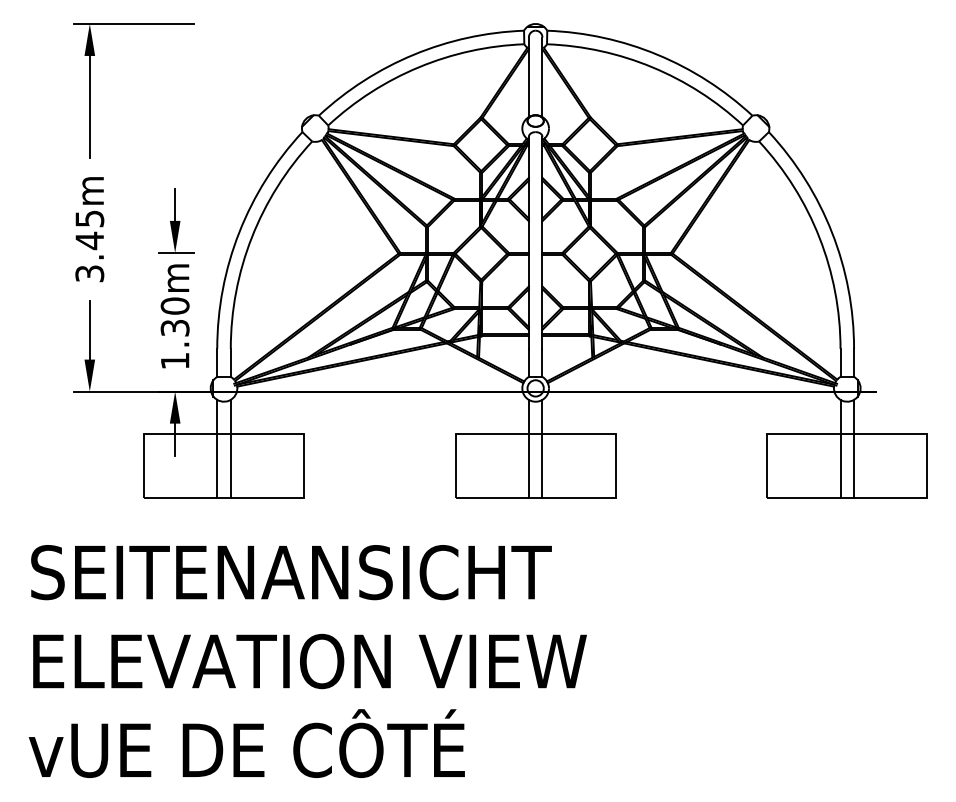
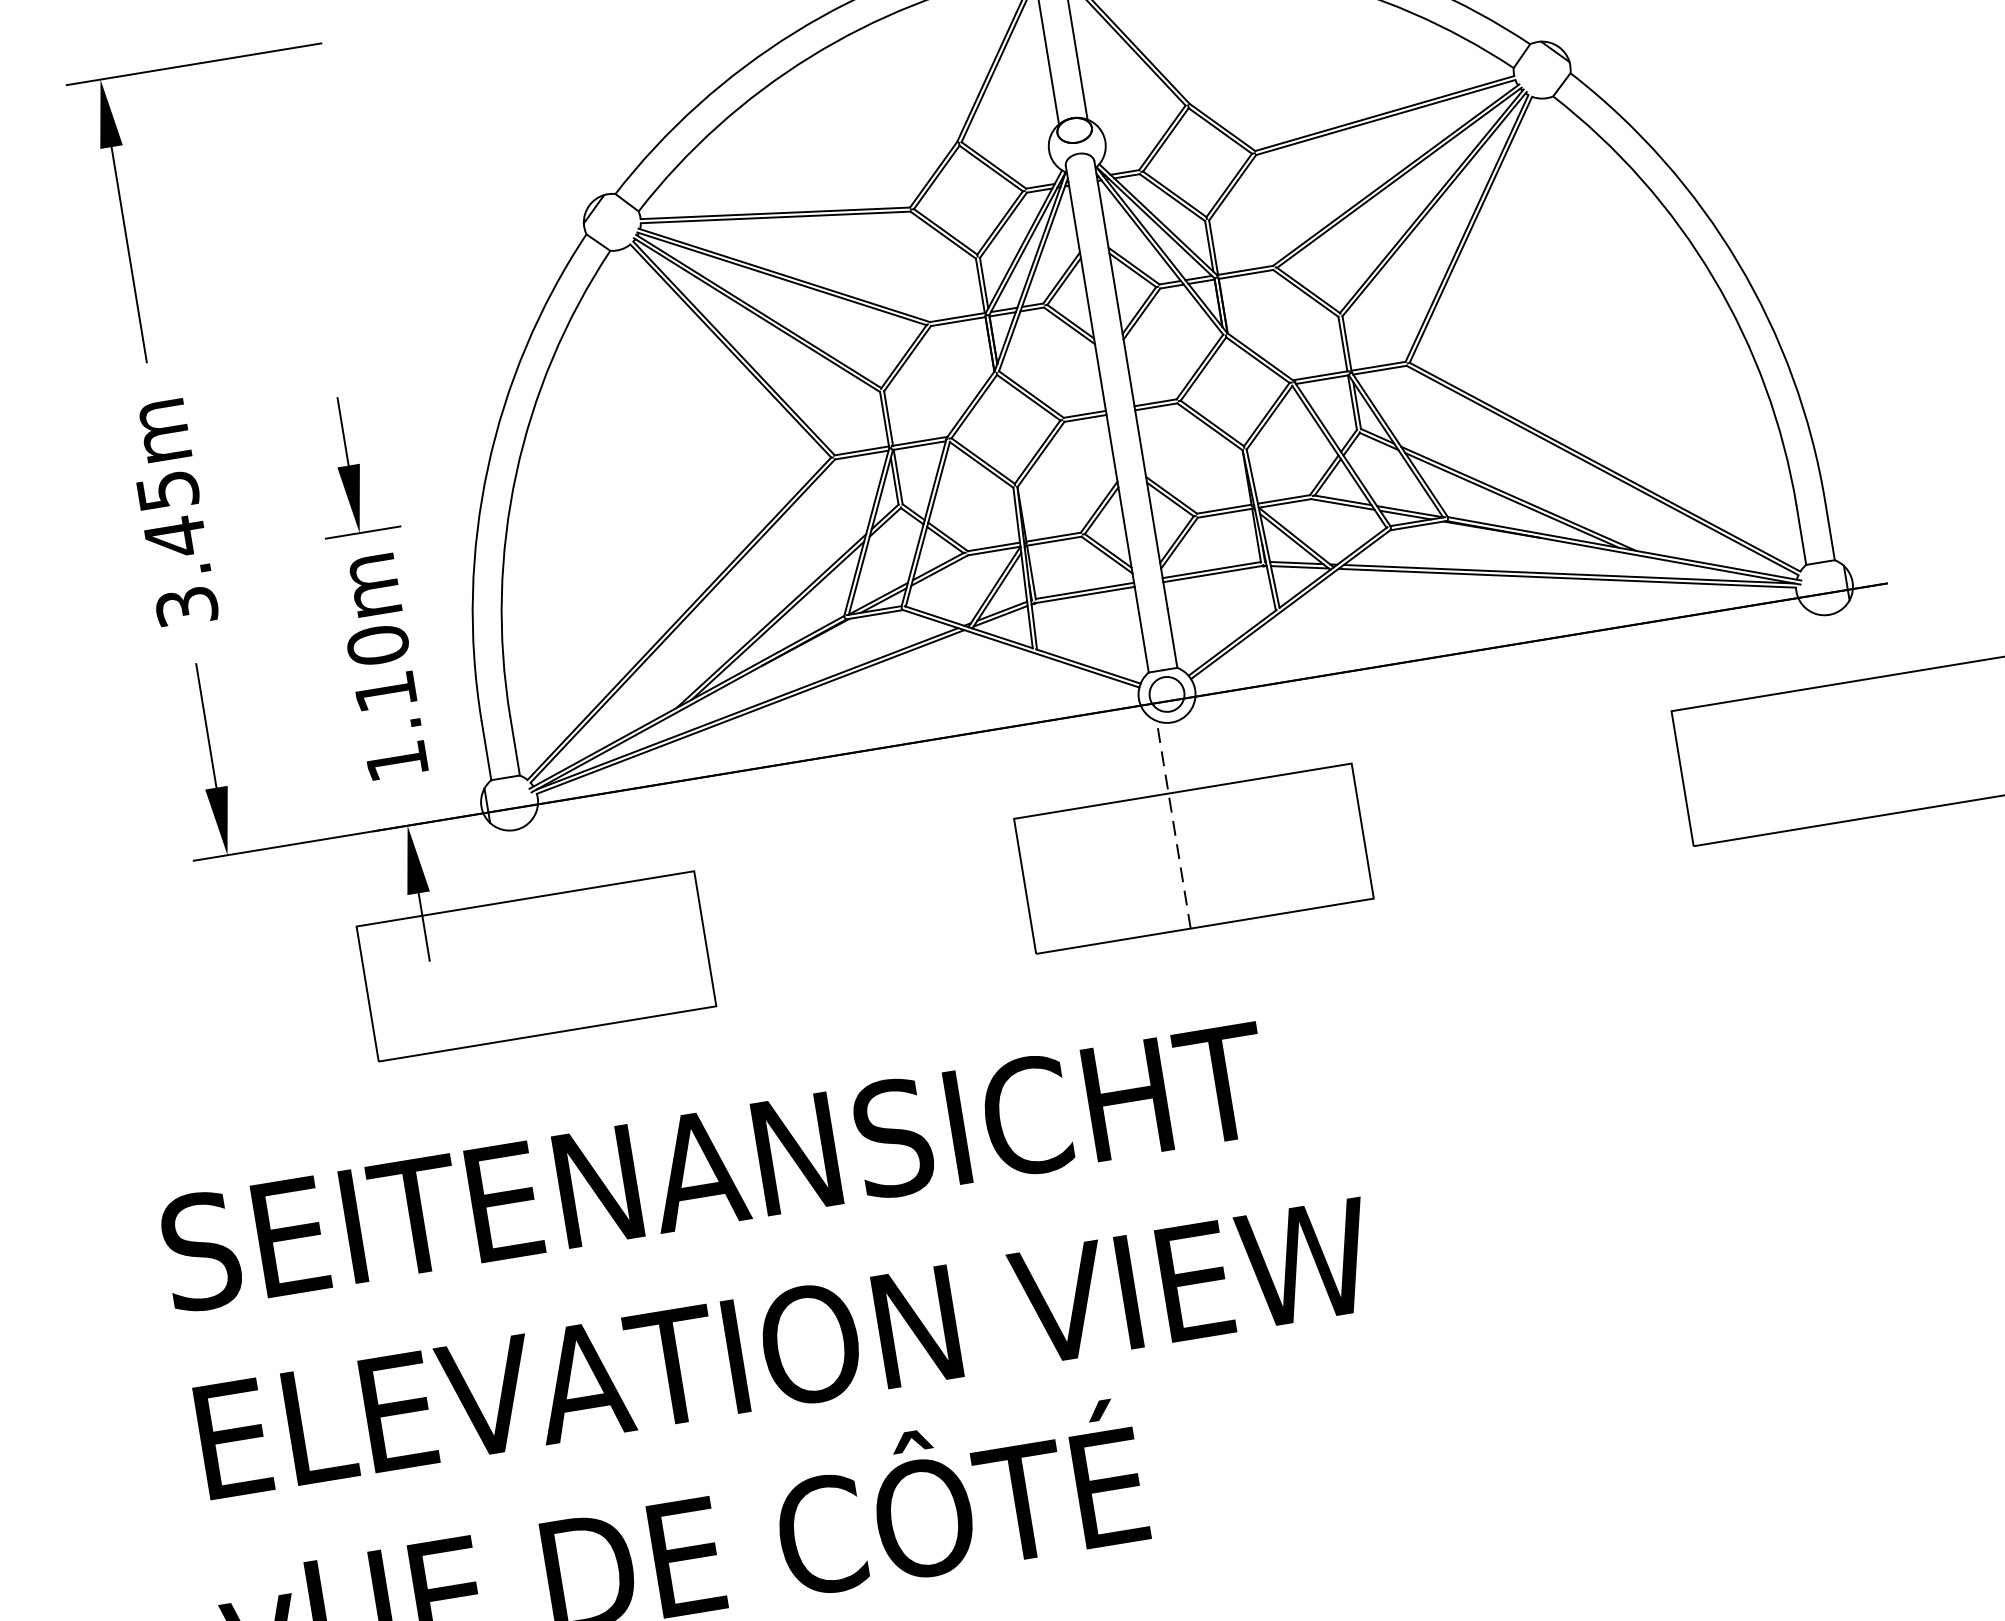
text: (174, 328) -> (384, 692), 1.30m -> 1.10m
line: (217, 448) -> (516, 931), removed
line: (230, 448) -> (543, 926), removed
line: (528, 448) -> (1172, 823), solid -> dashed
line: (542, 448) -> (1202, 818), removed
line: (840, 448) -> (1830, 715), removed
line: (854, 448) -> (1860, 711), removed

